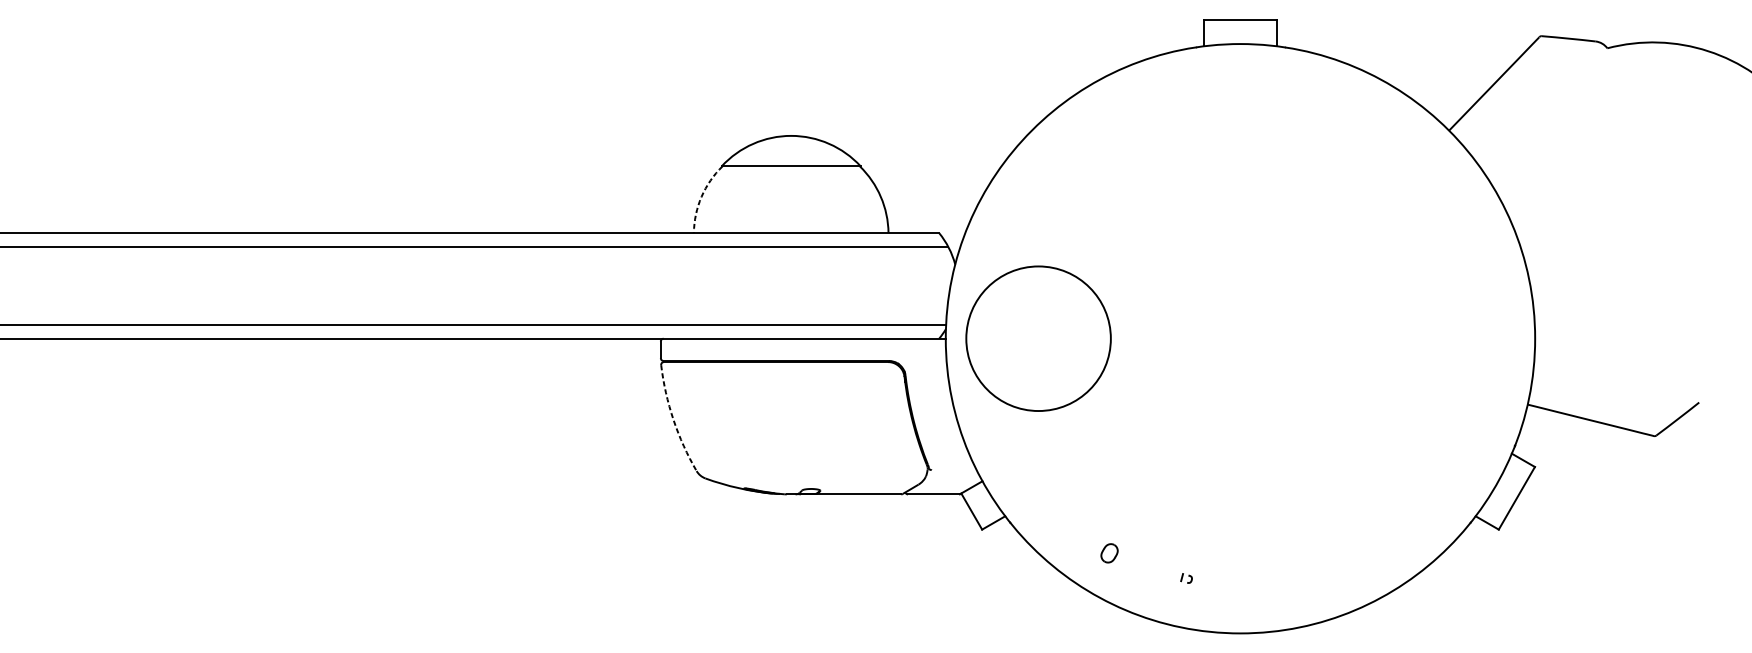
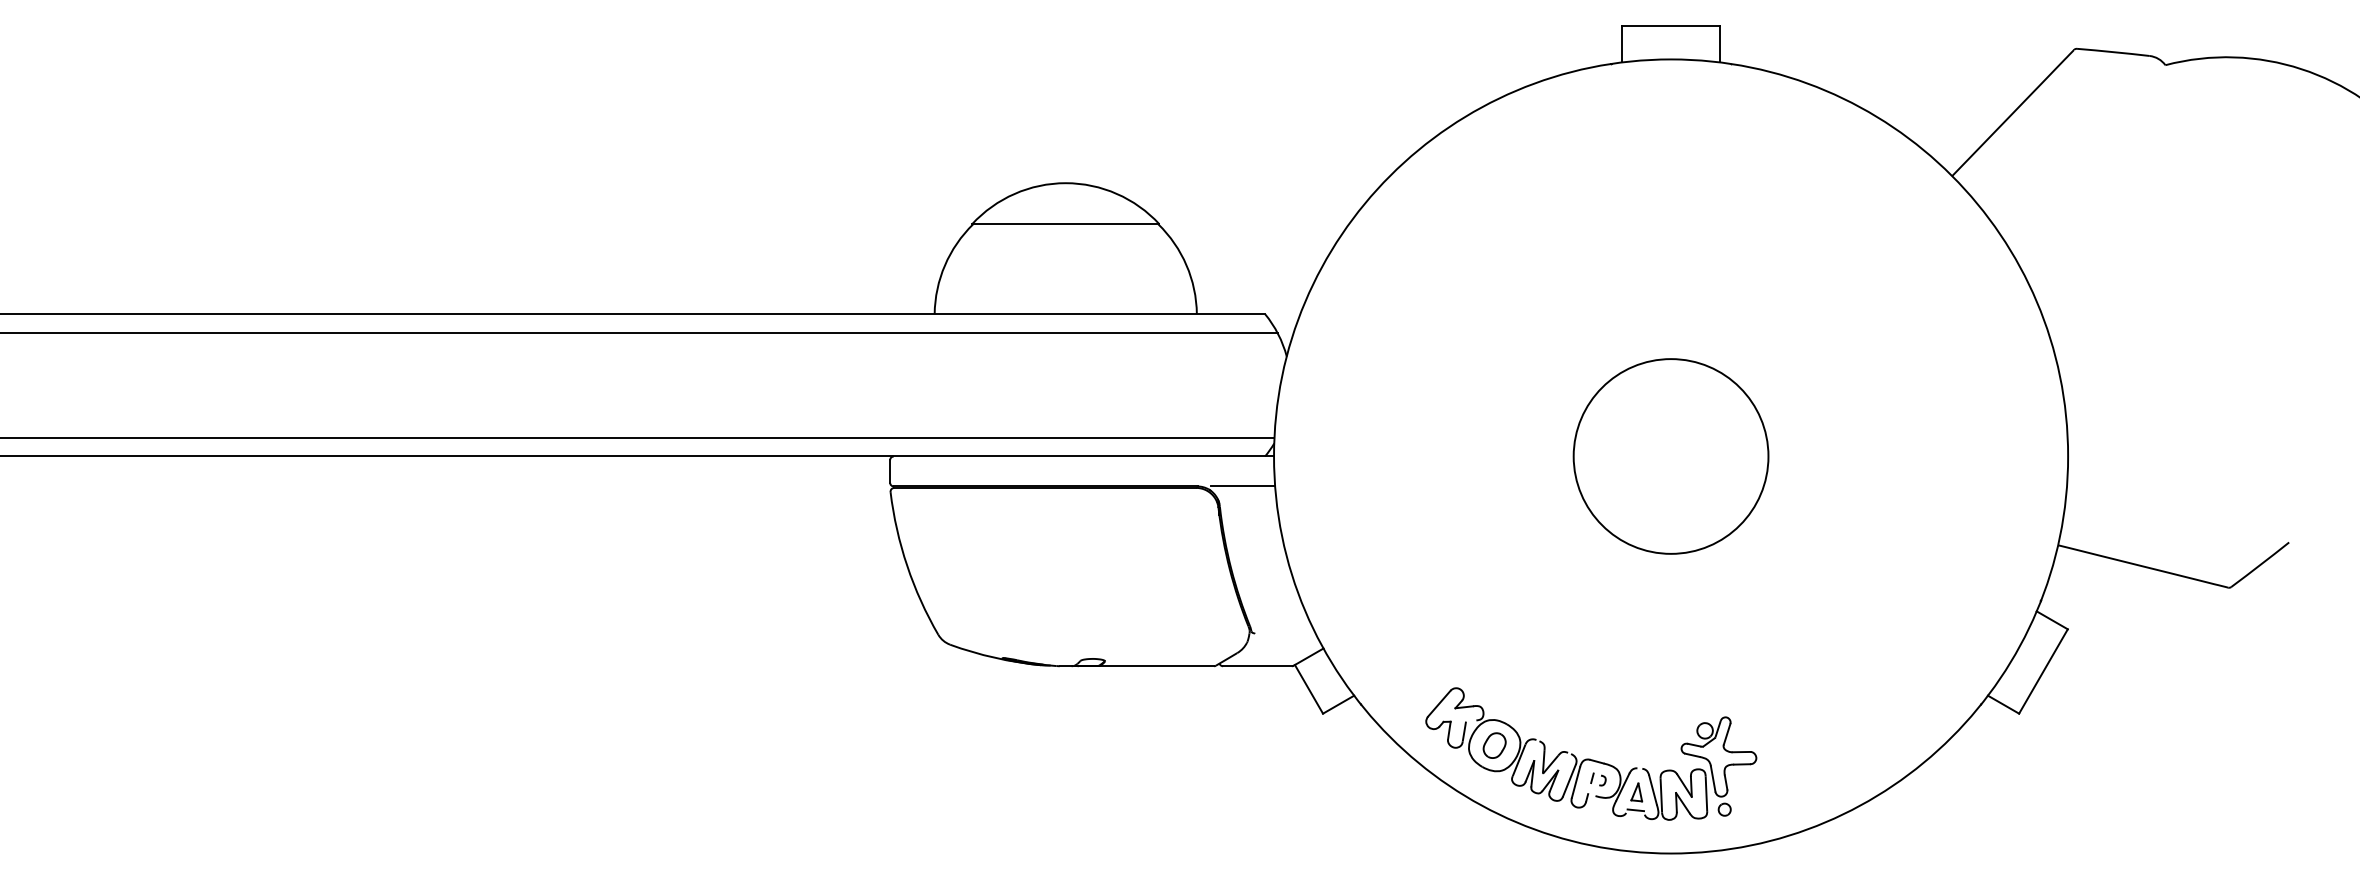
arc: (701, 196) -> (945, 265), dashed -> solid
circle: (1038, 338) -> (1670, 456), moved
line: (923, 361) -> (1243, 486), added
arc: (673, 419) -> (907, 565), dashed -> solid
part: (1181, 559) -> (1591, 753), added

